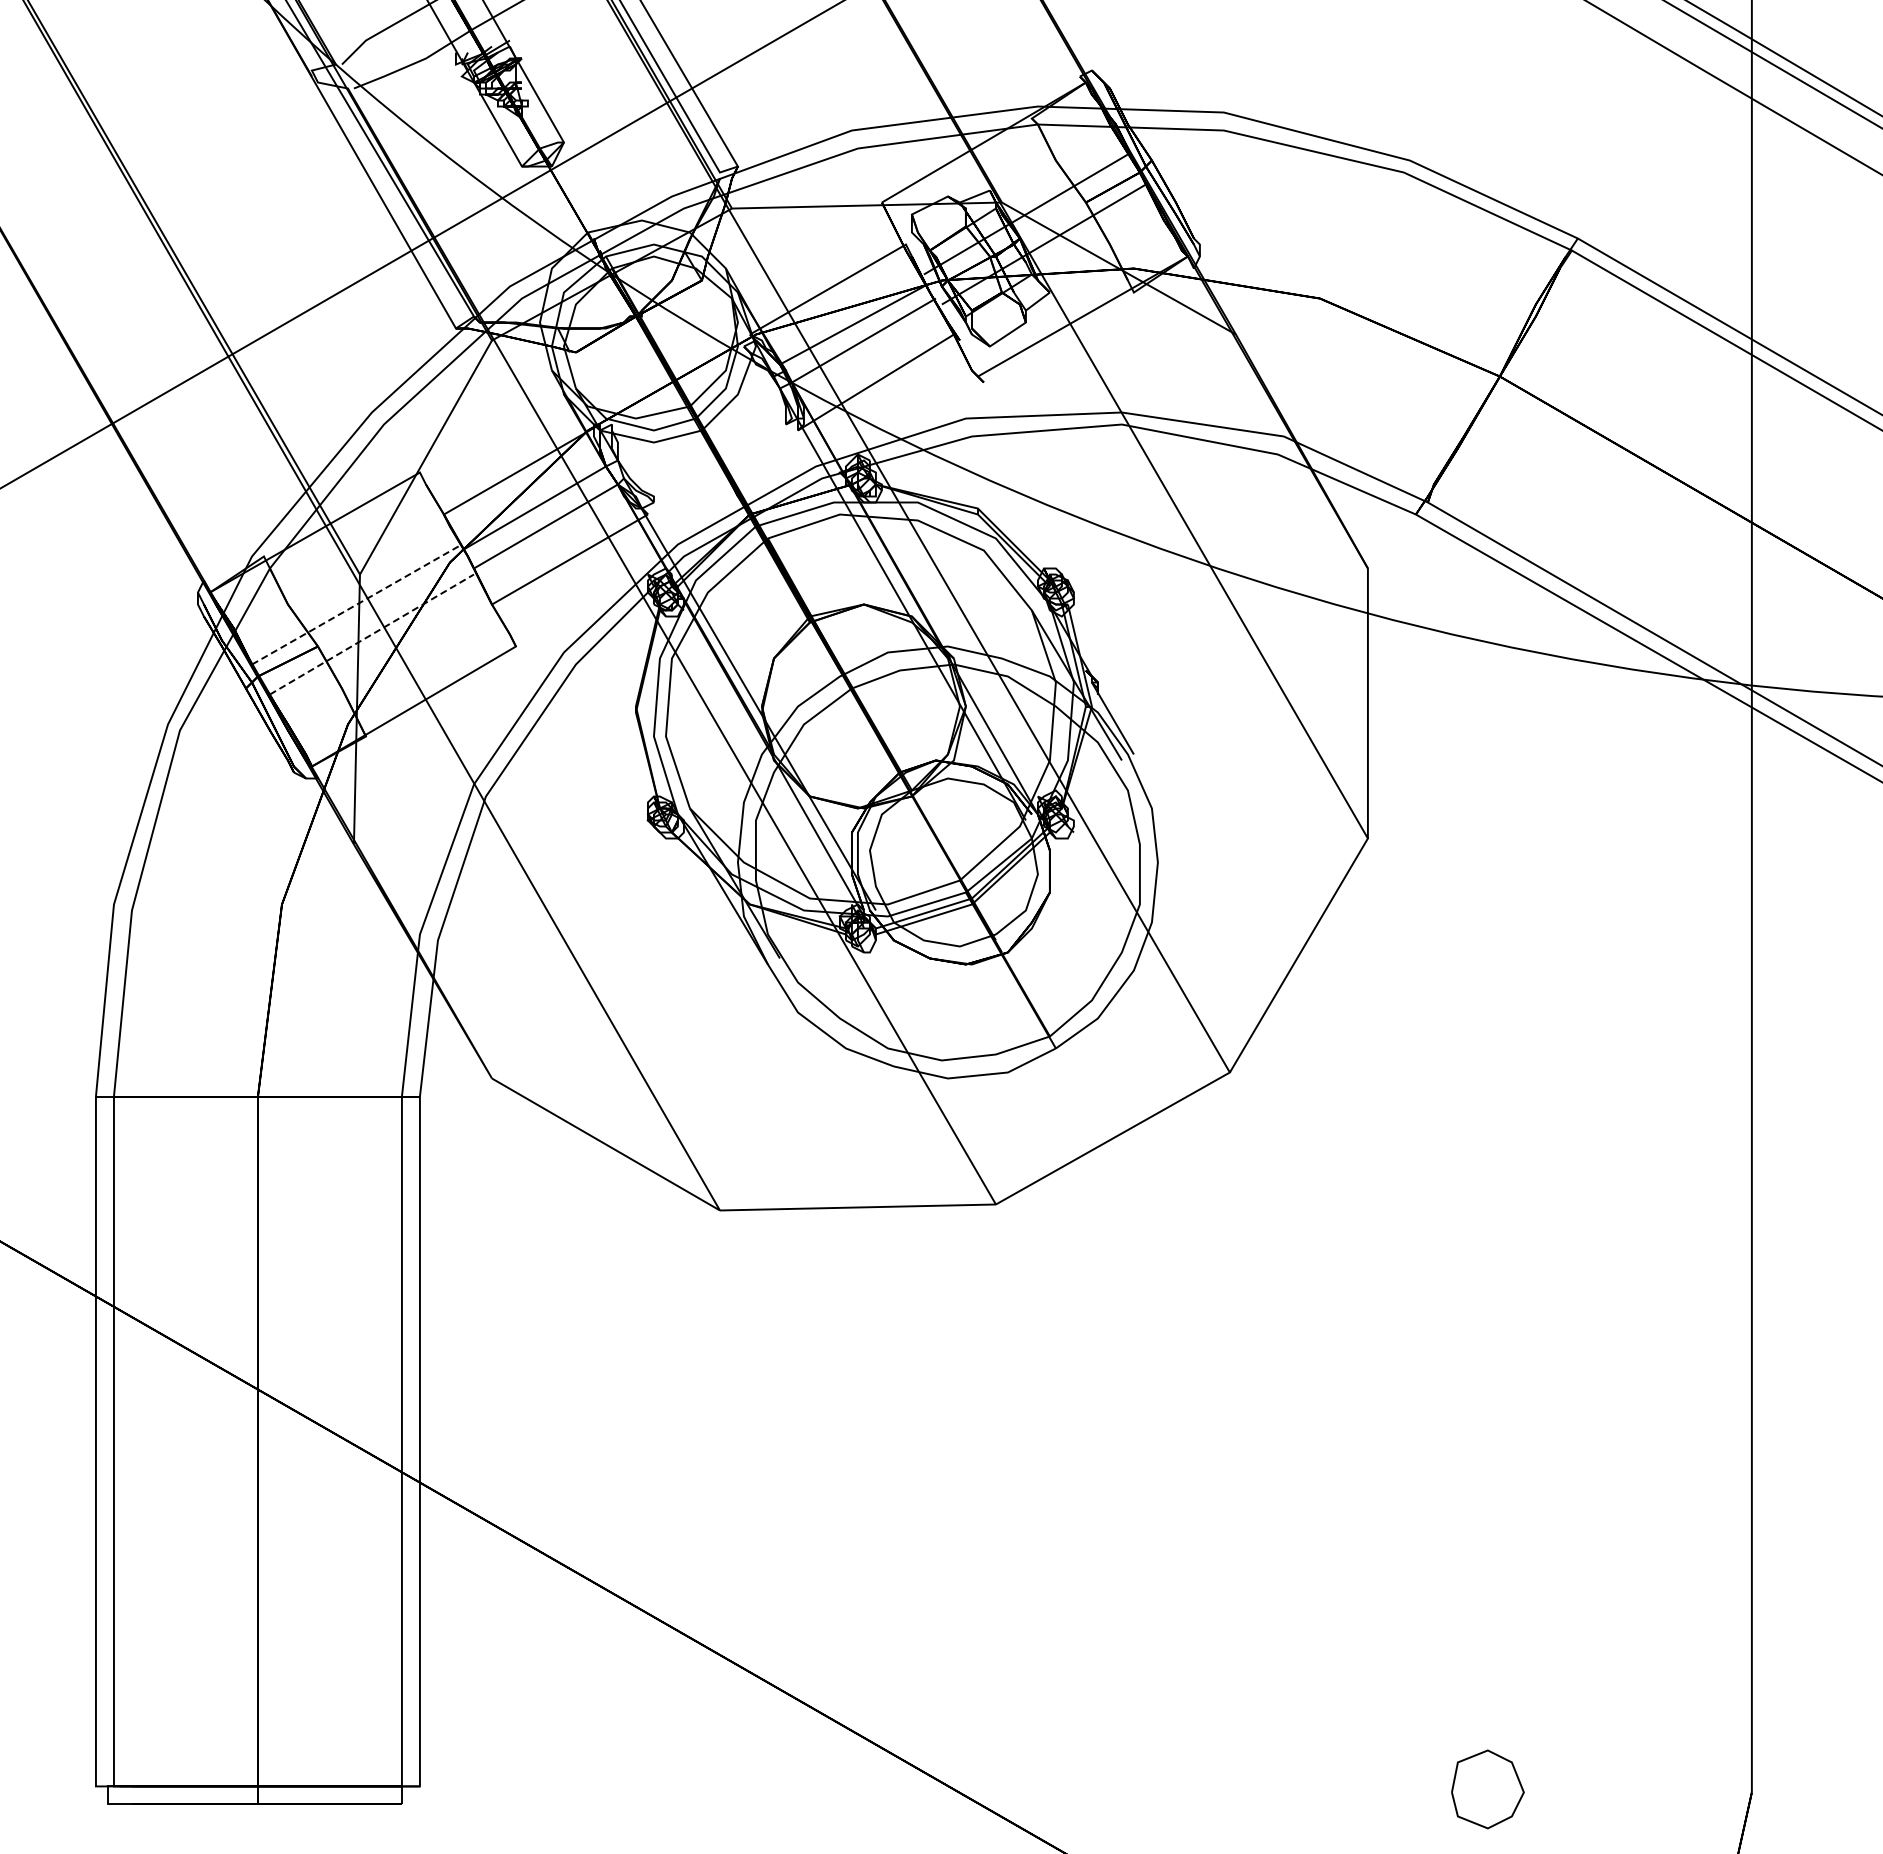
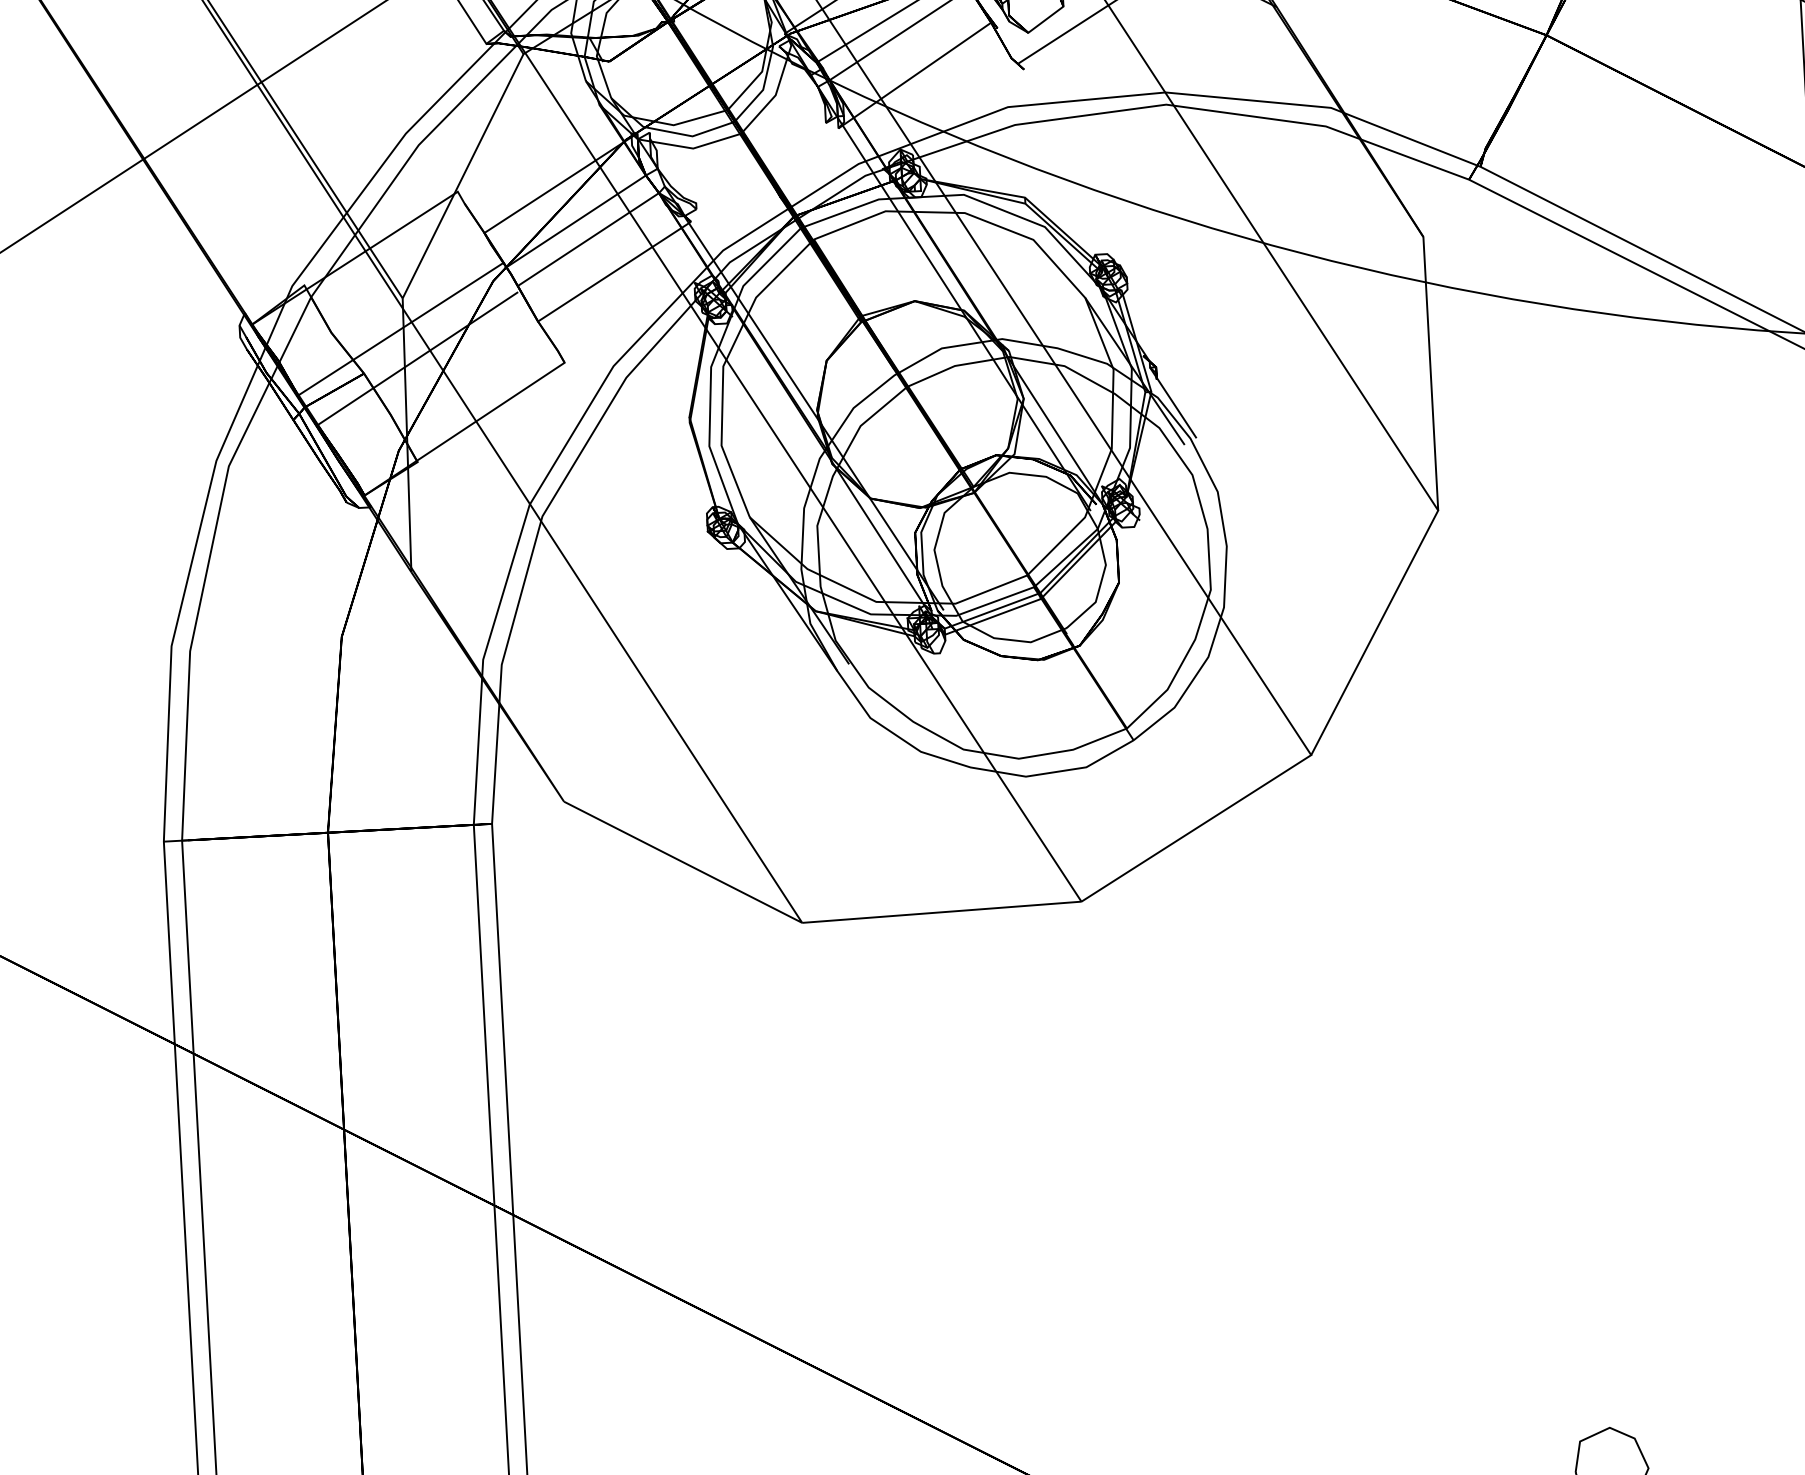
line: (356, 604) -> (400, 328), dashed -> solid
line: (372, 634) -> (418, 358), dashed -> solid

